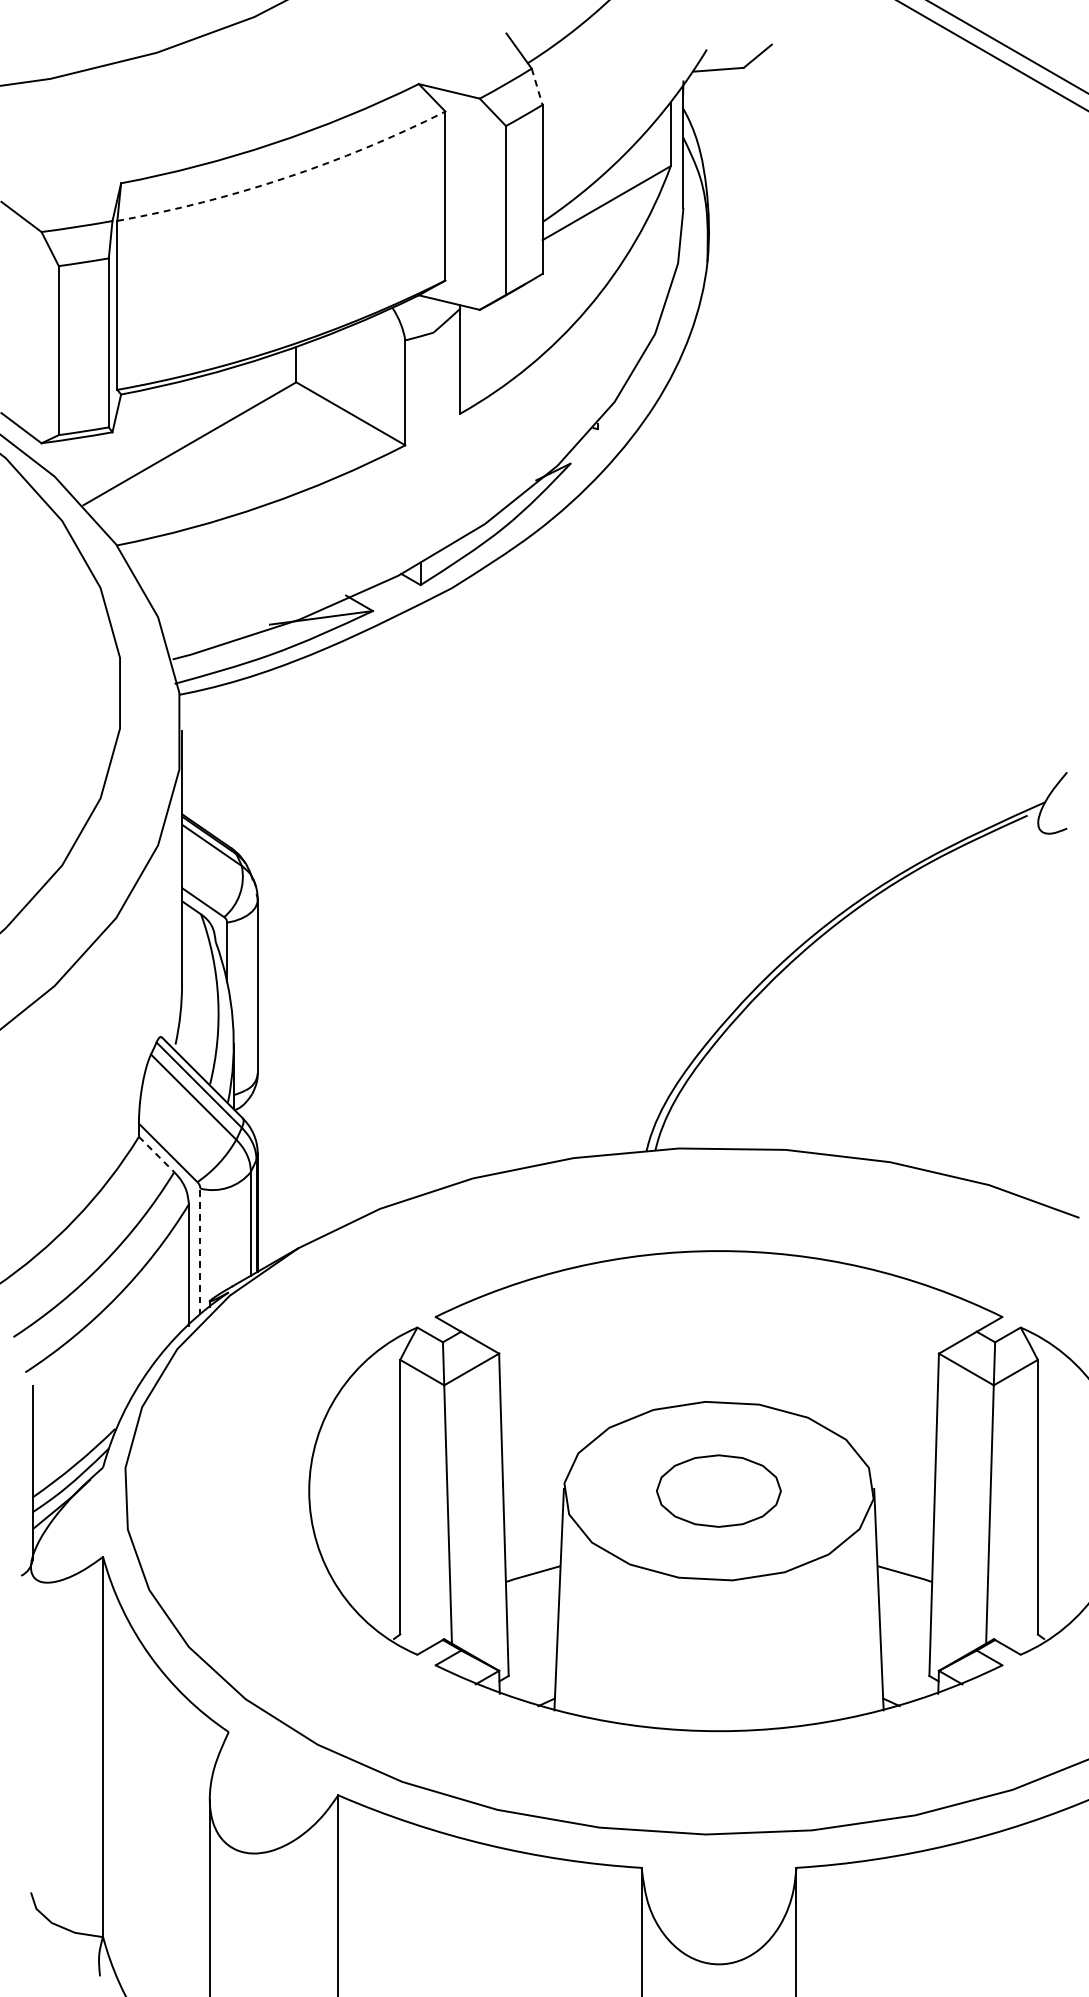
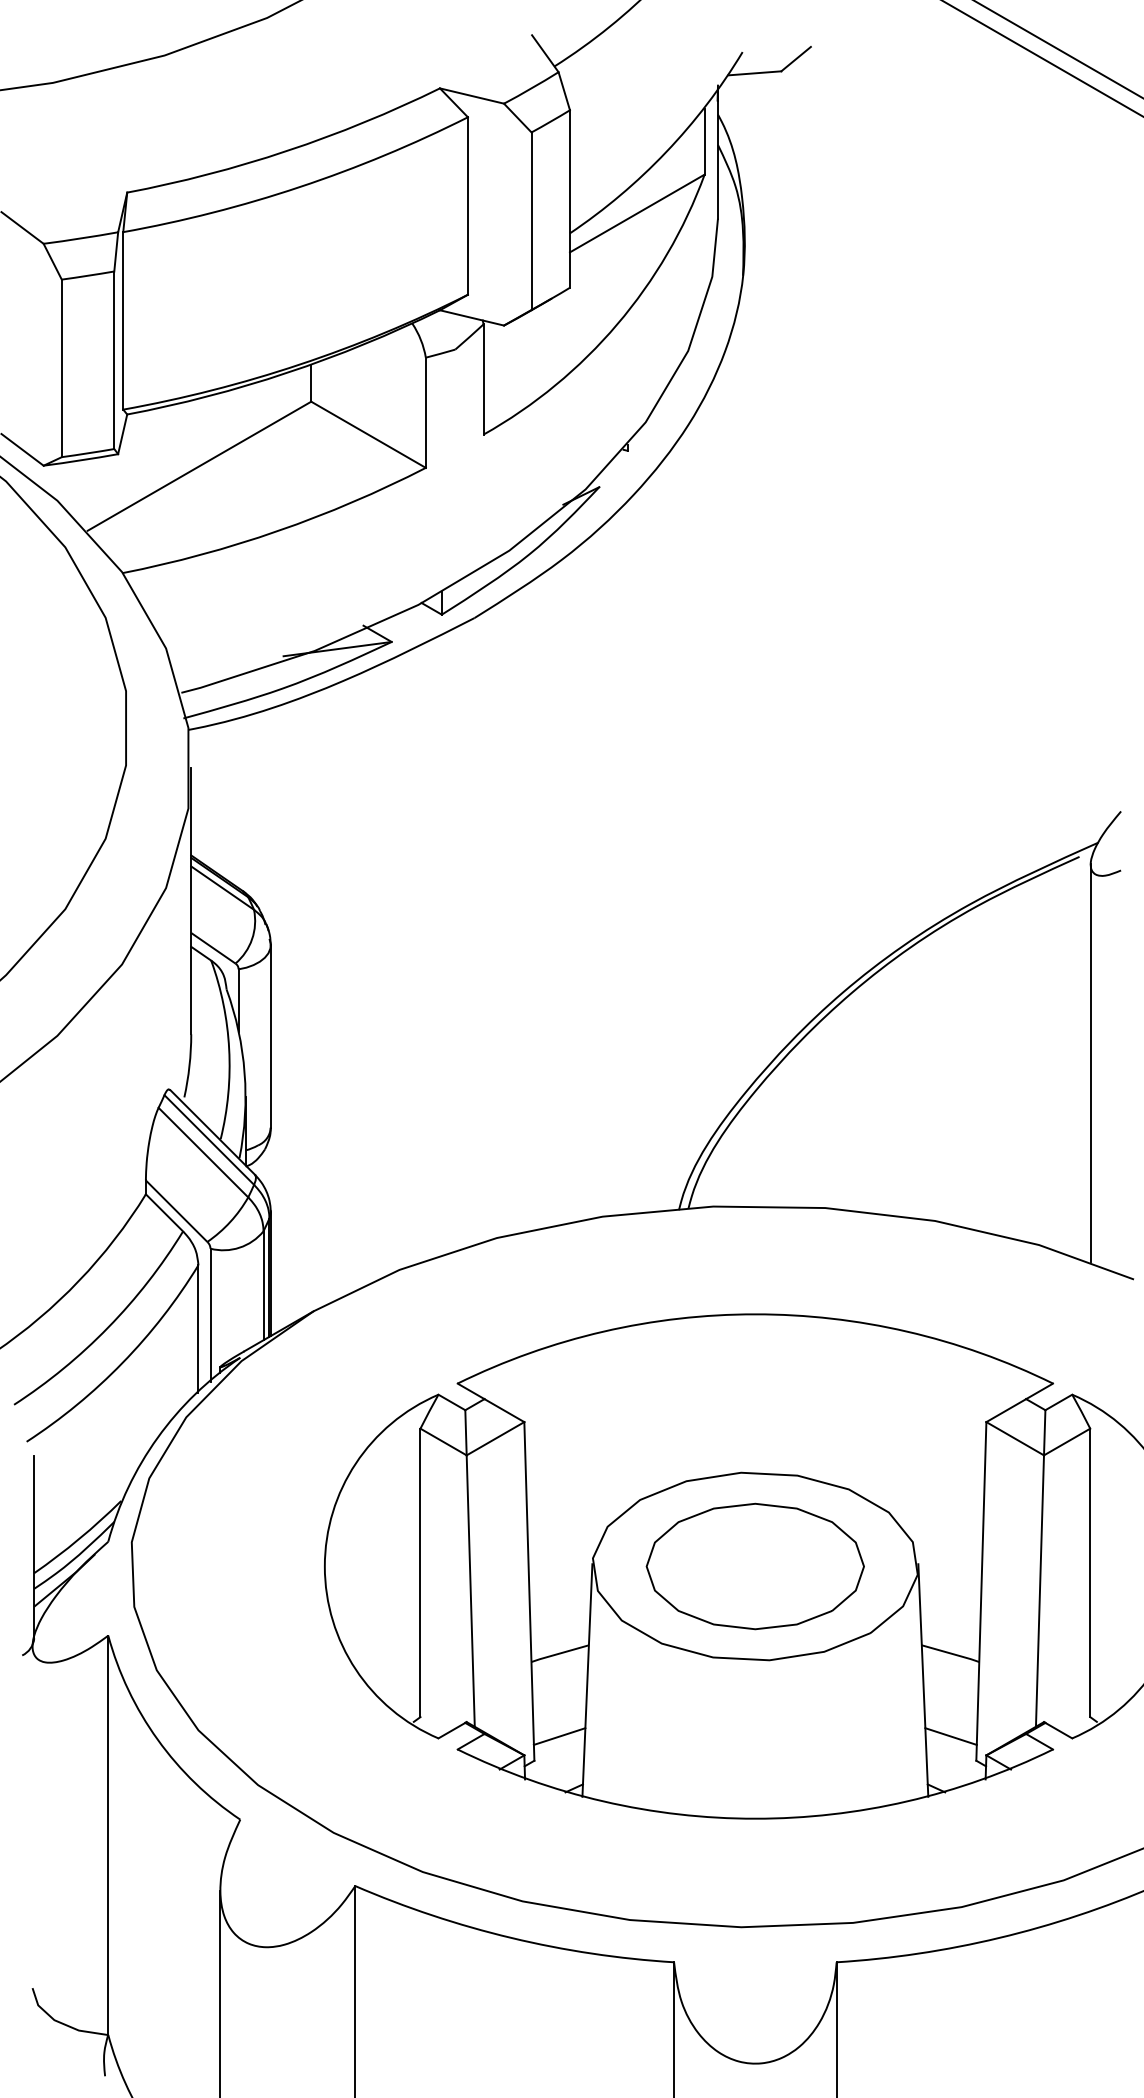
line: (537, 87) -> (564, 91), dashed -> solid
arc: (285, 178) -> (299, 187), dashed -> solid
line: (1038, 1012) -> (1090, 1063), added
line: (156, 1155) -> (164, 1213), dashed -> solid
line: (200, 1252) -> (210, 1315), dashed -> solid
part: (718, 1491) -> (754, 1566), size x1.67
line: (532, 1652) -> (559, 1736), added
line: (904, 1652) -> (950, 1736), added

